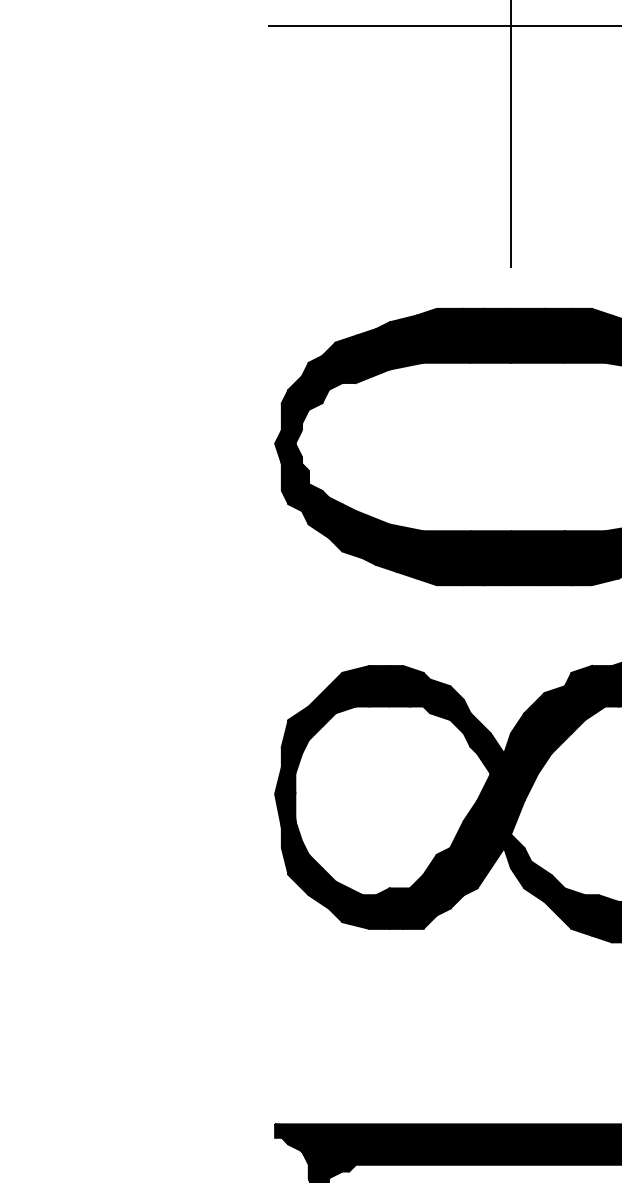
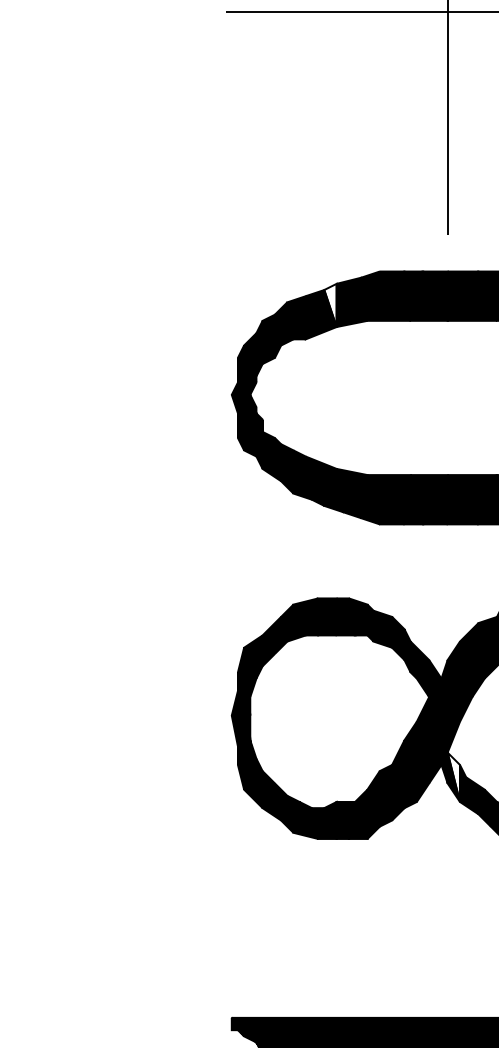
fill: (382, 345) -> (330, 305), removed
fill: (517, 861) -> (453, 777), removed

